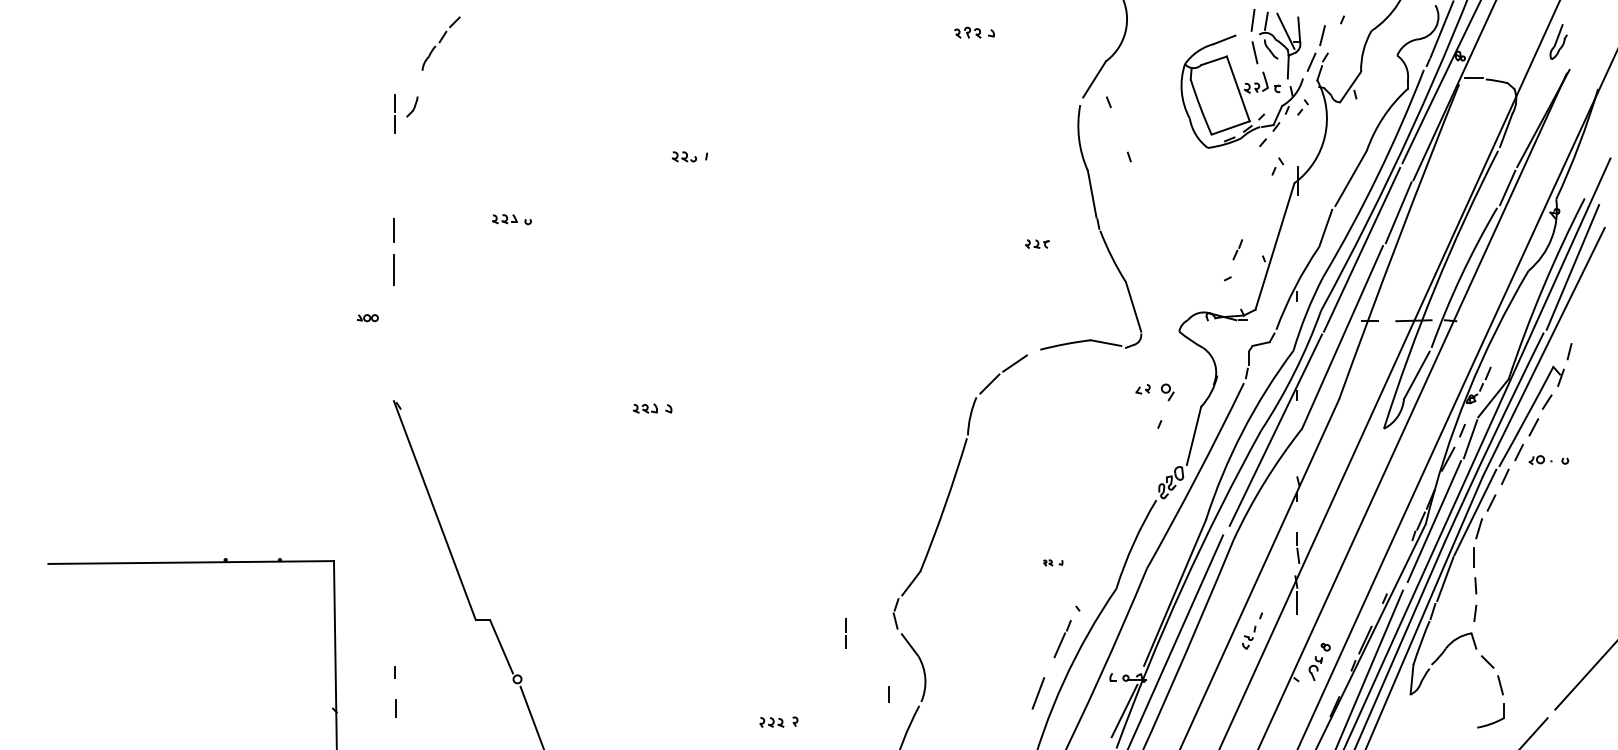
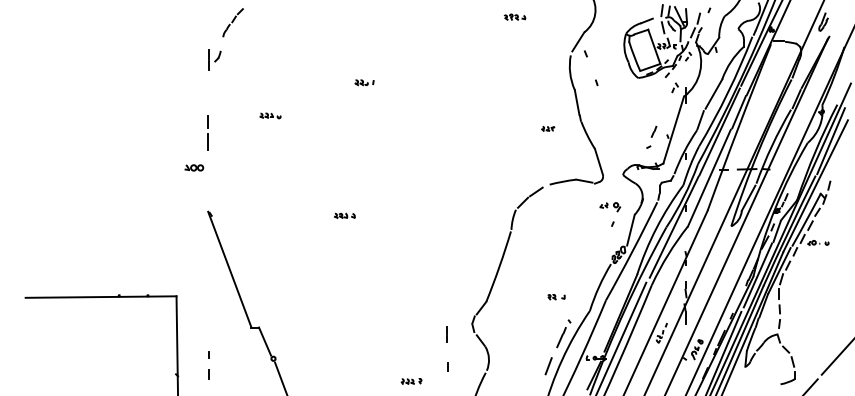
part: (368, 317) -> (194, 167), size x1.67
part: (1053, 563) -> (556, 297), size x1.67
line: (888, 693) -> (447, 366), moved

